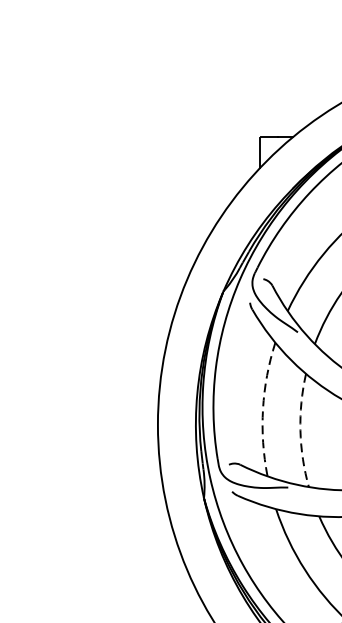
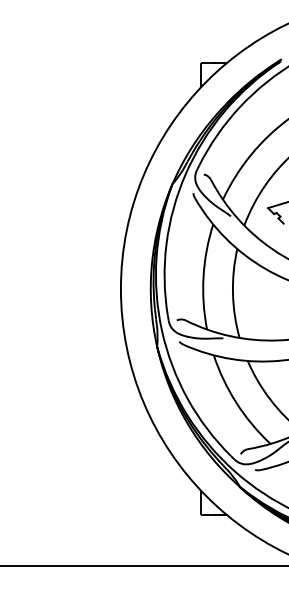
arc: (262, 408) -> (203, 276), dashed -> solid
arc: (299, 430) -> (232, 293), dashed -> solid

